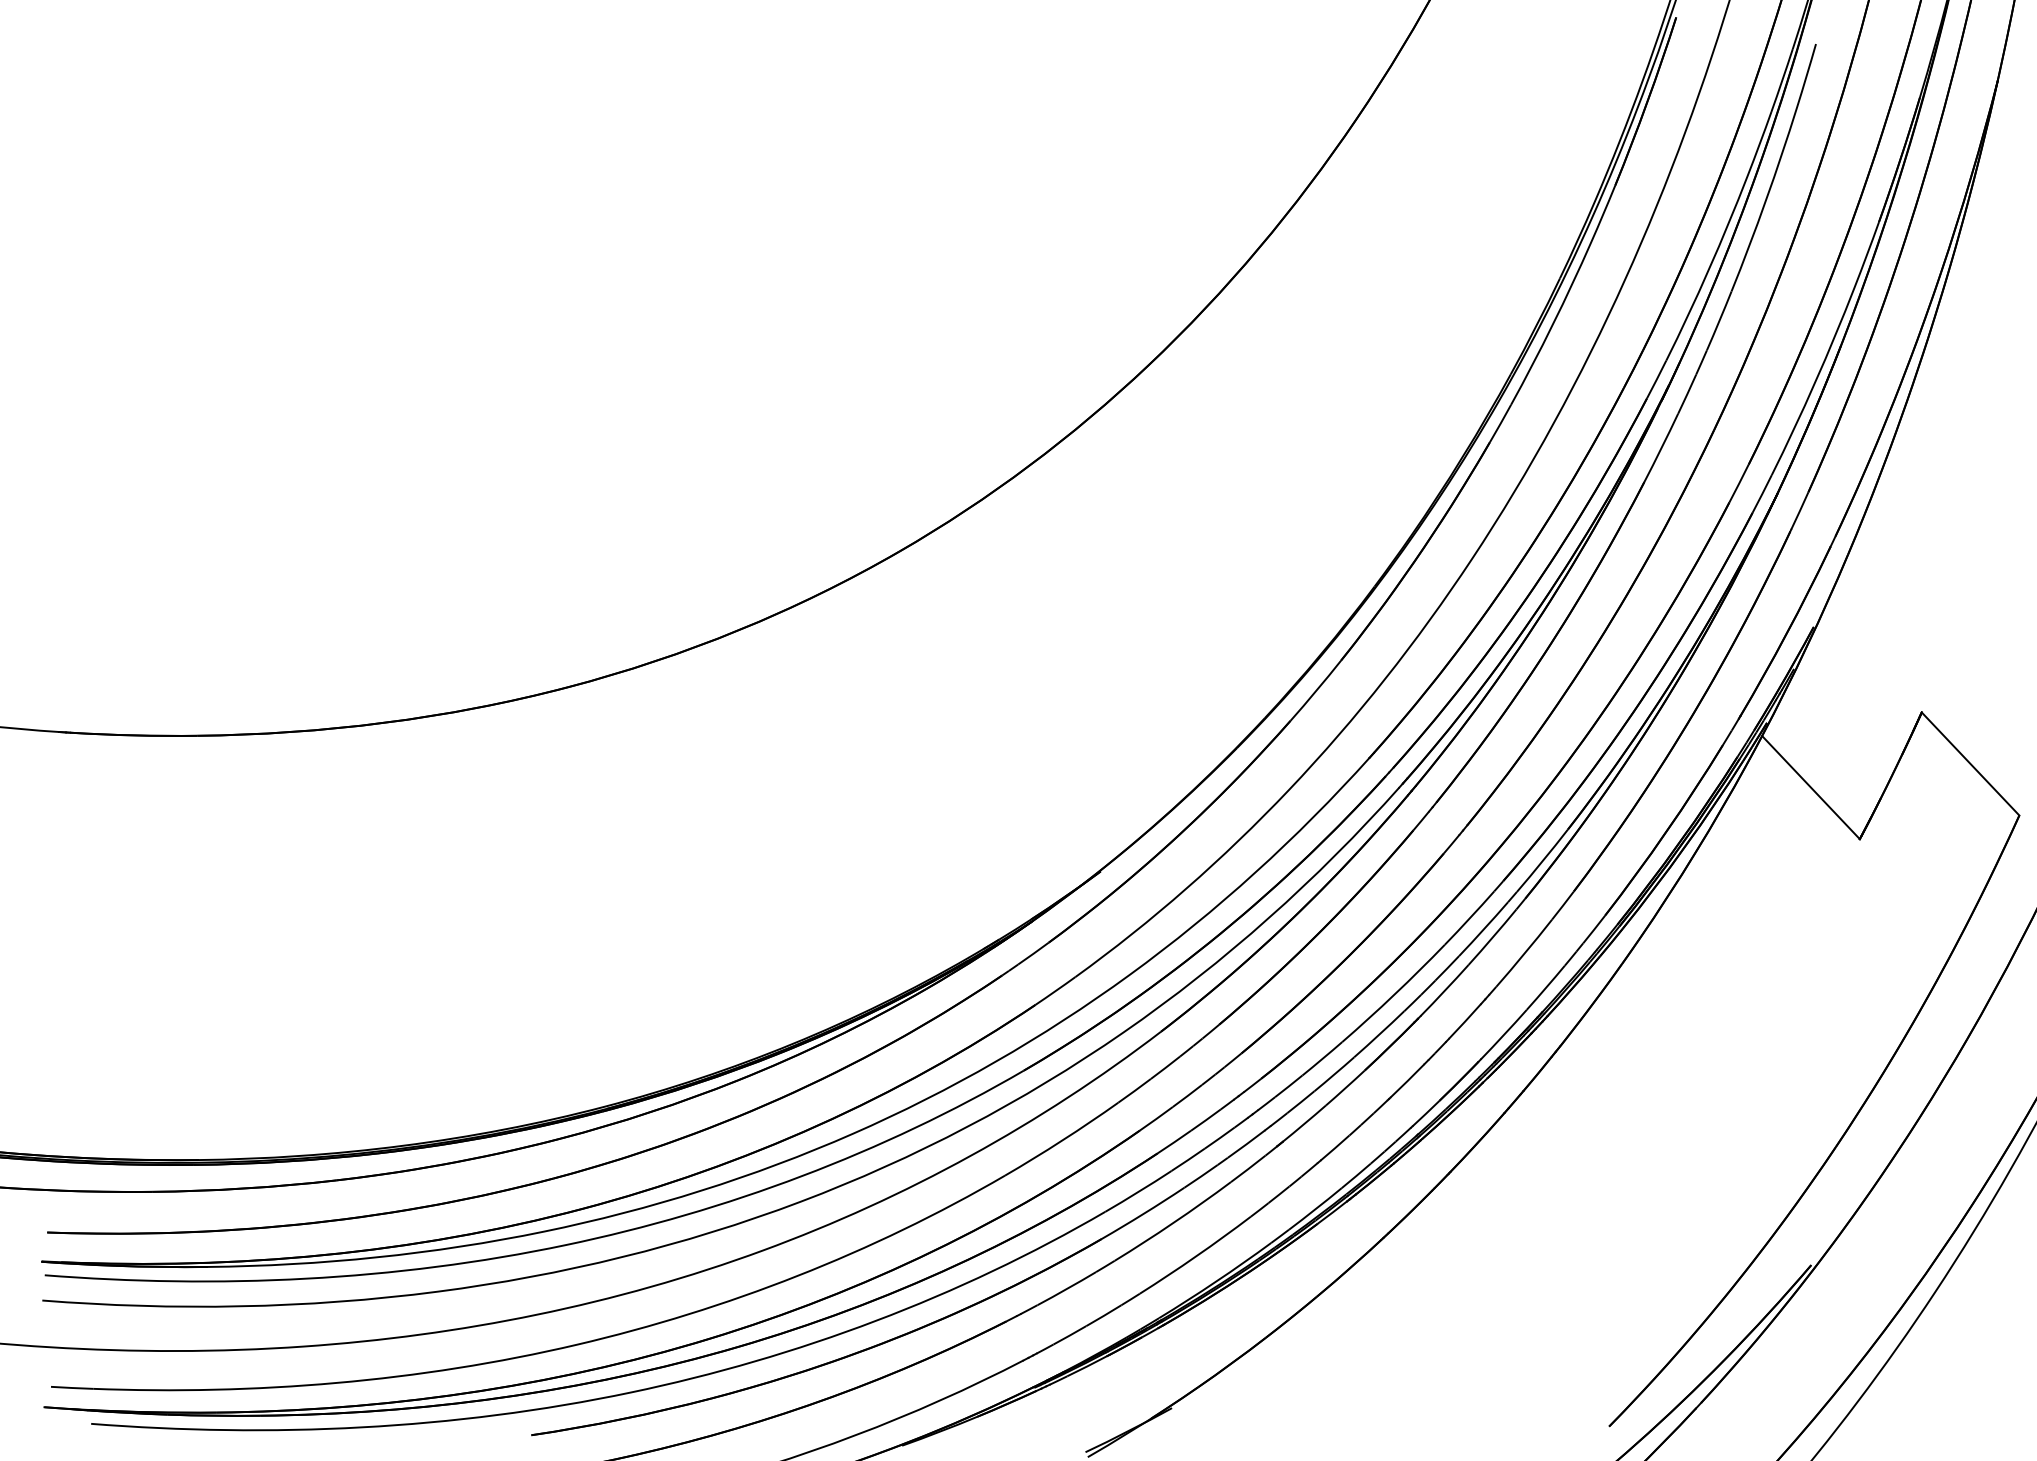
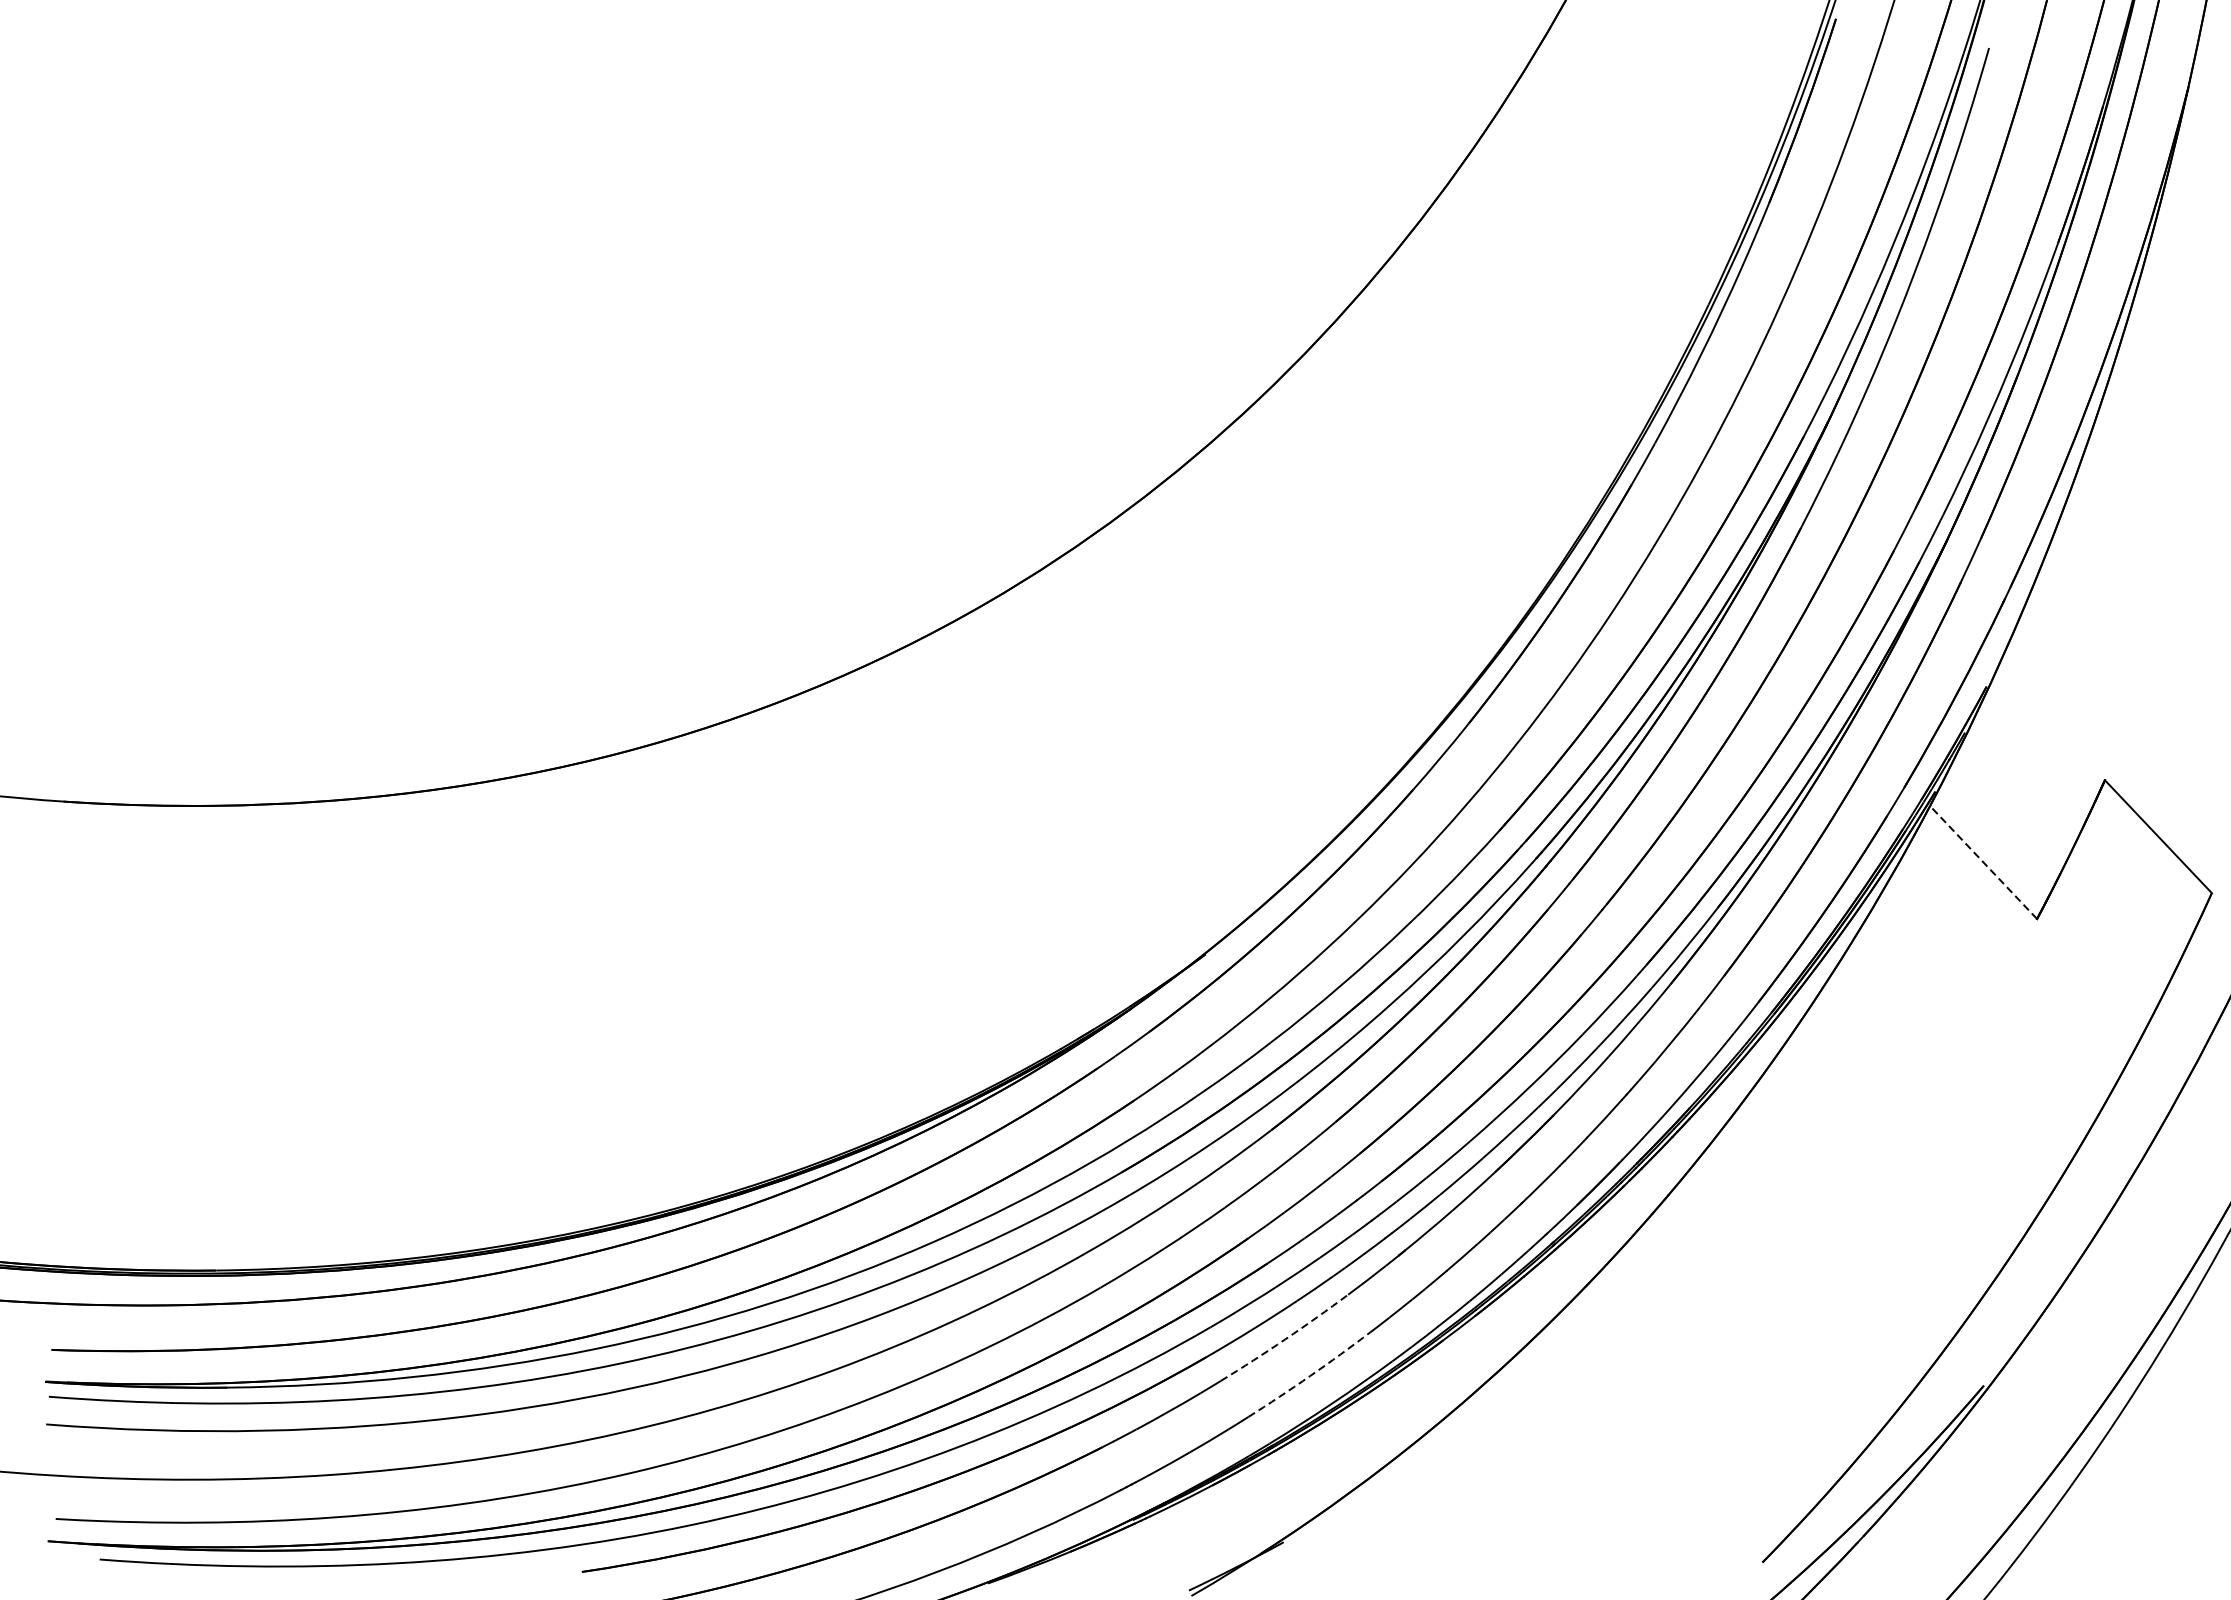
line: (1810, 787) -> (1983, 862), solid -> dashed
arc: (1173, 1222) -> (1285, 1338), solid -> dashed
arc: (1196, 1256) -> (1310, 1376), solid -> dashed

